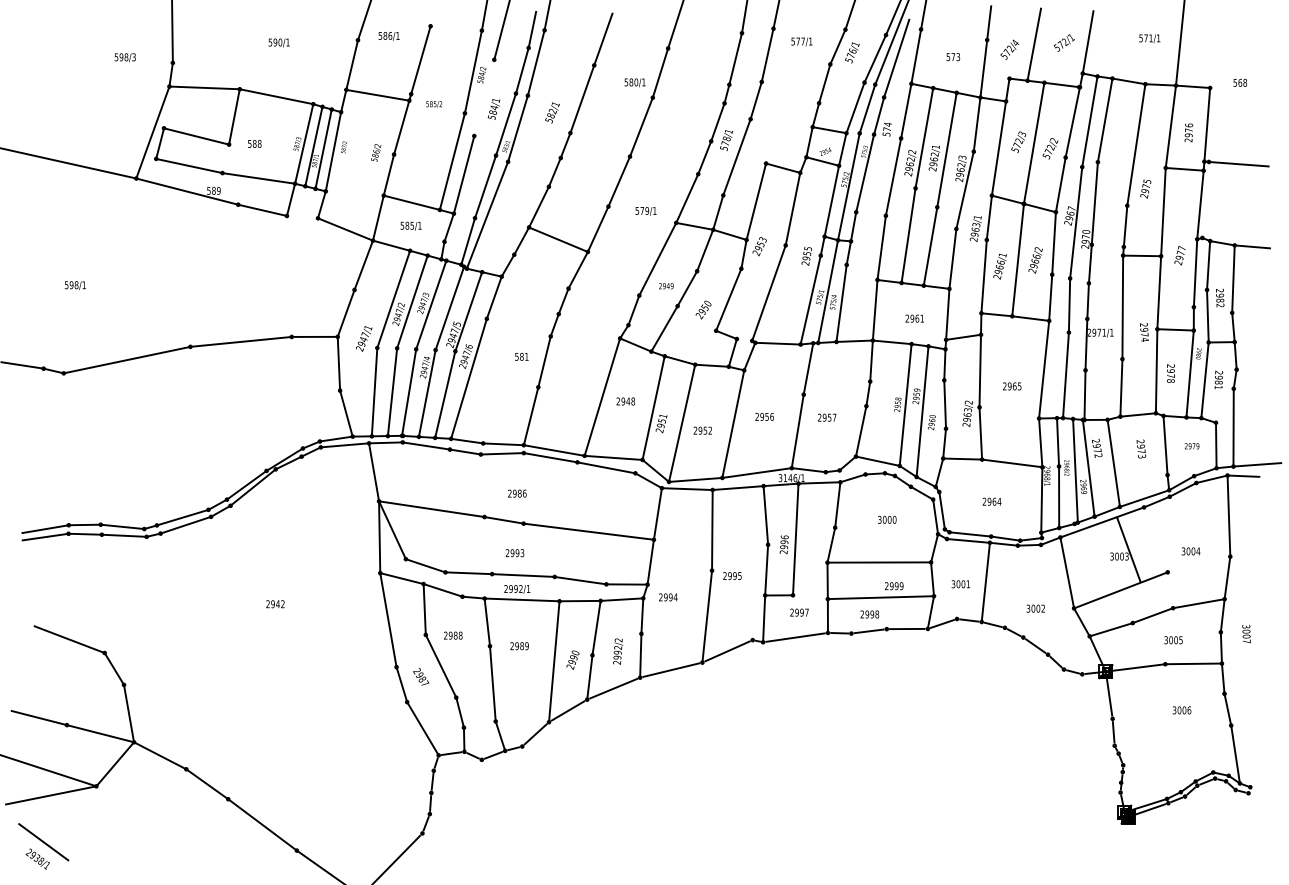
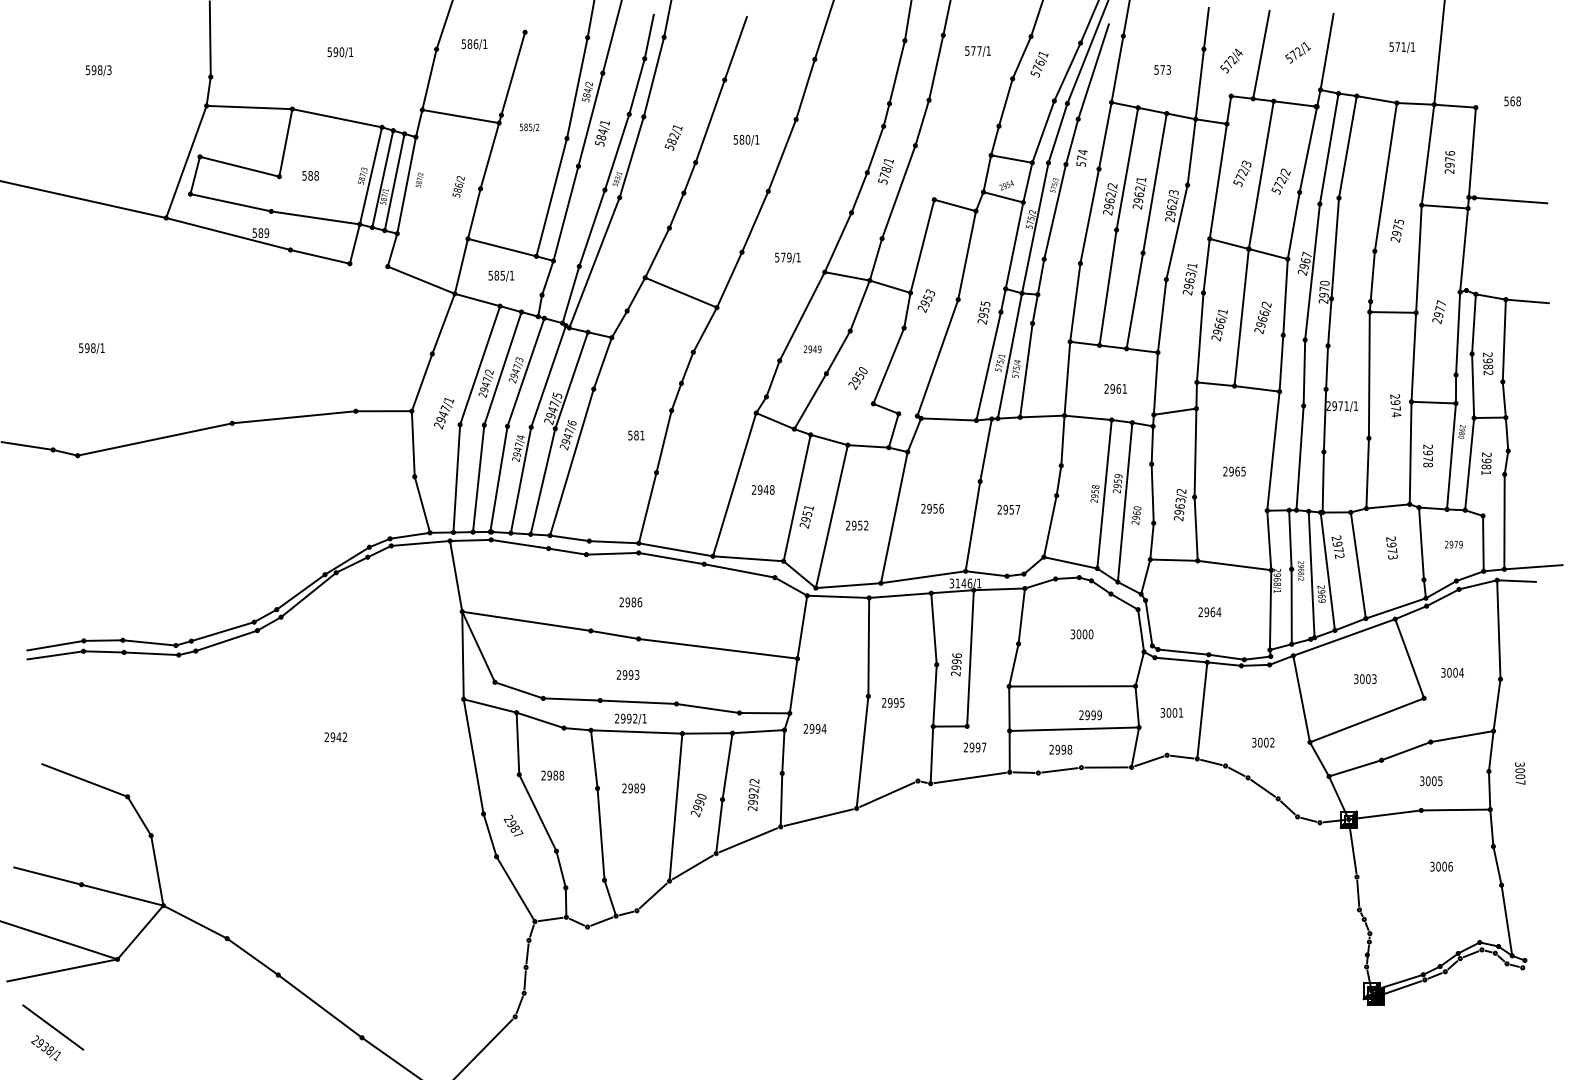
text: (125, 57) -> (98, 70), moved
text: (635, 82) -> (746, 140), moved
line: (484, 97) -> (590, 119), added
line: (1128, 549) -> (1409, 658), moved

